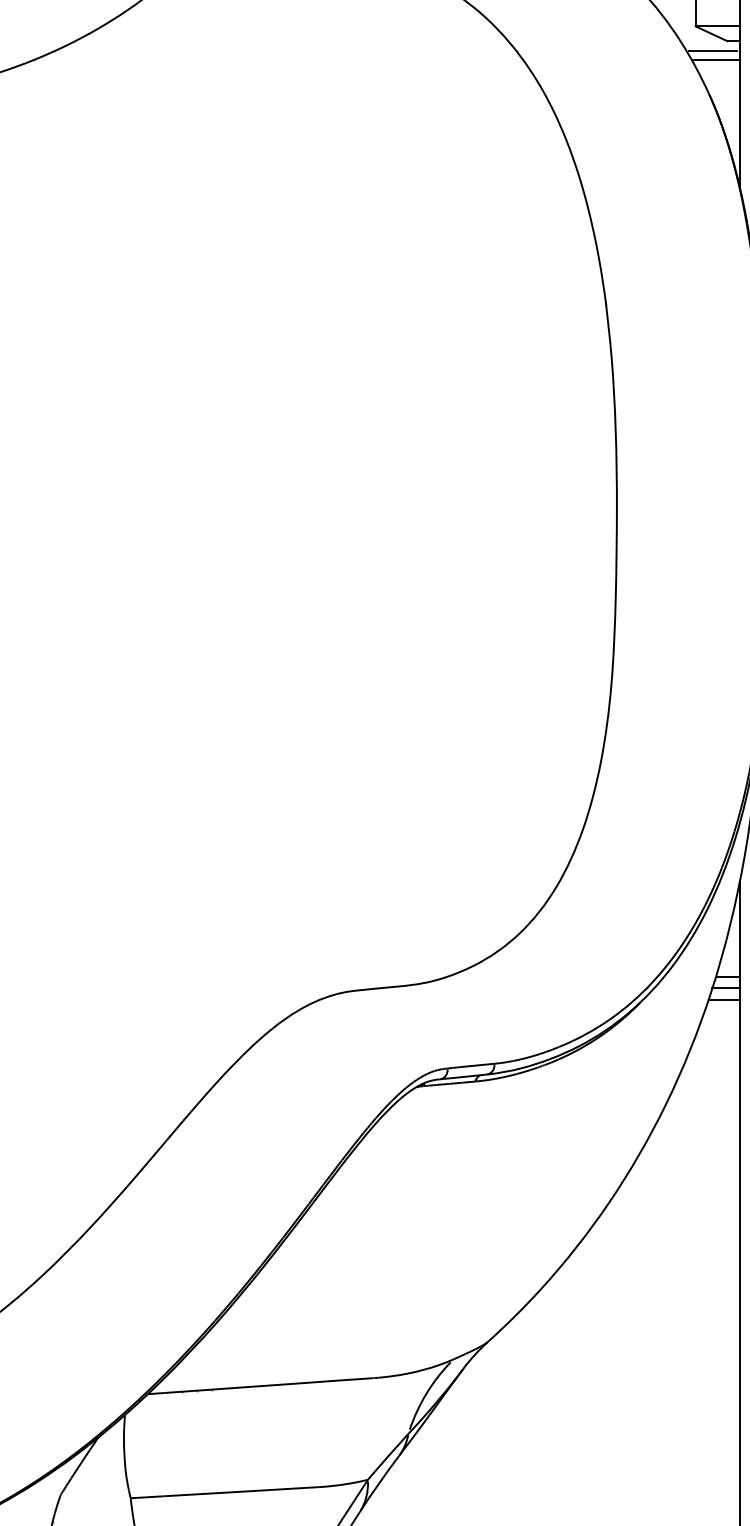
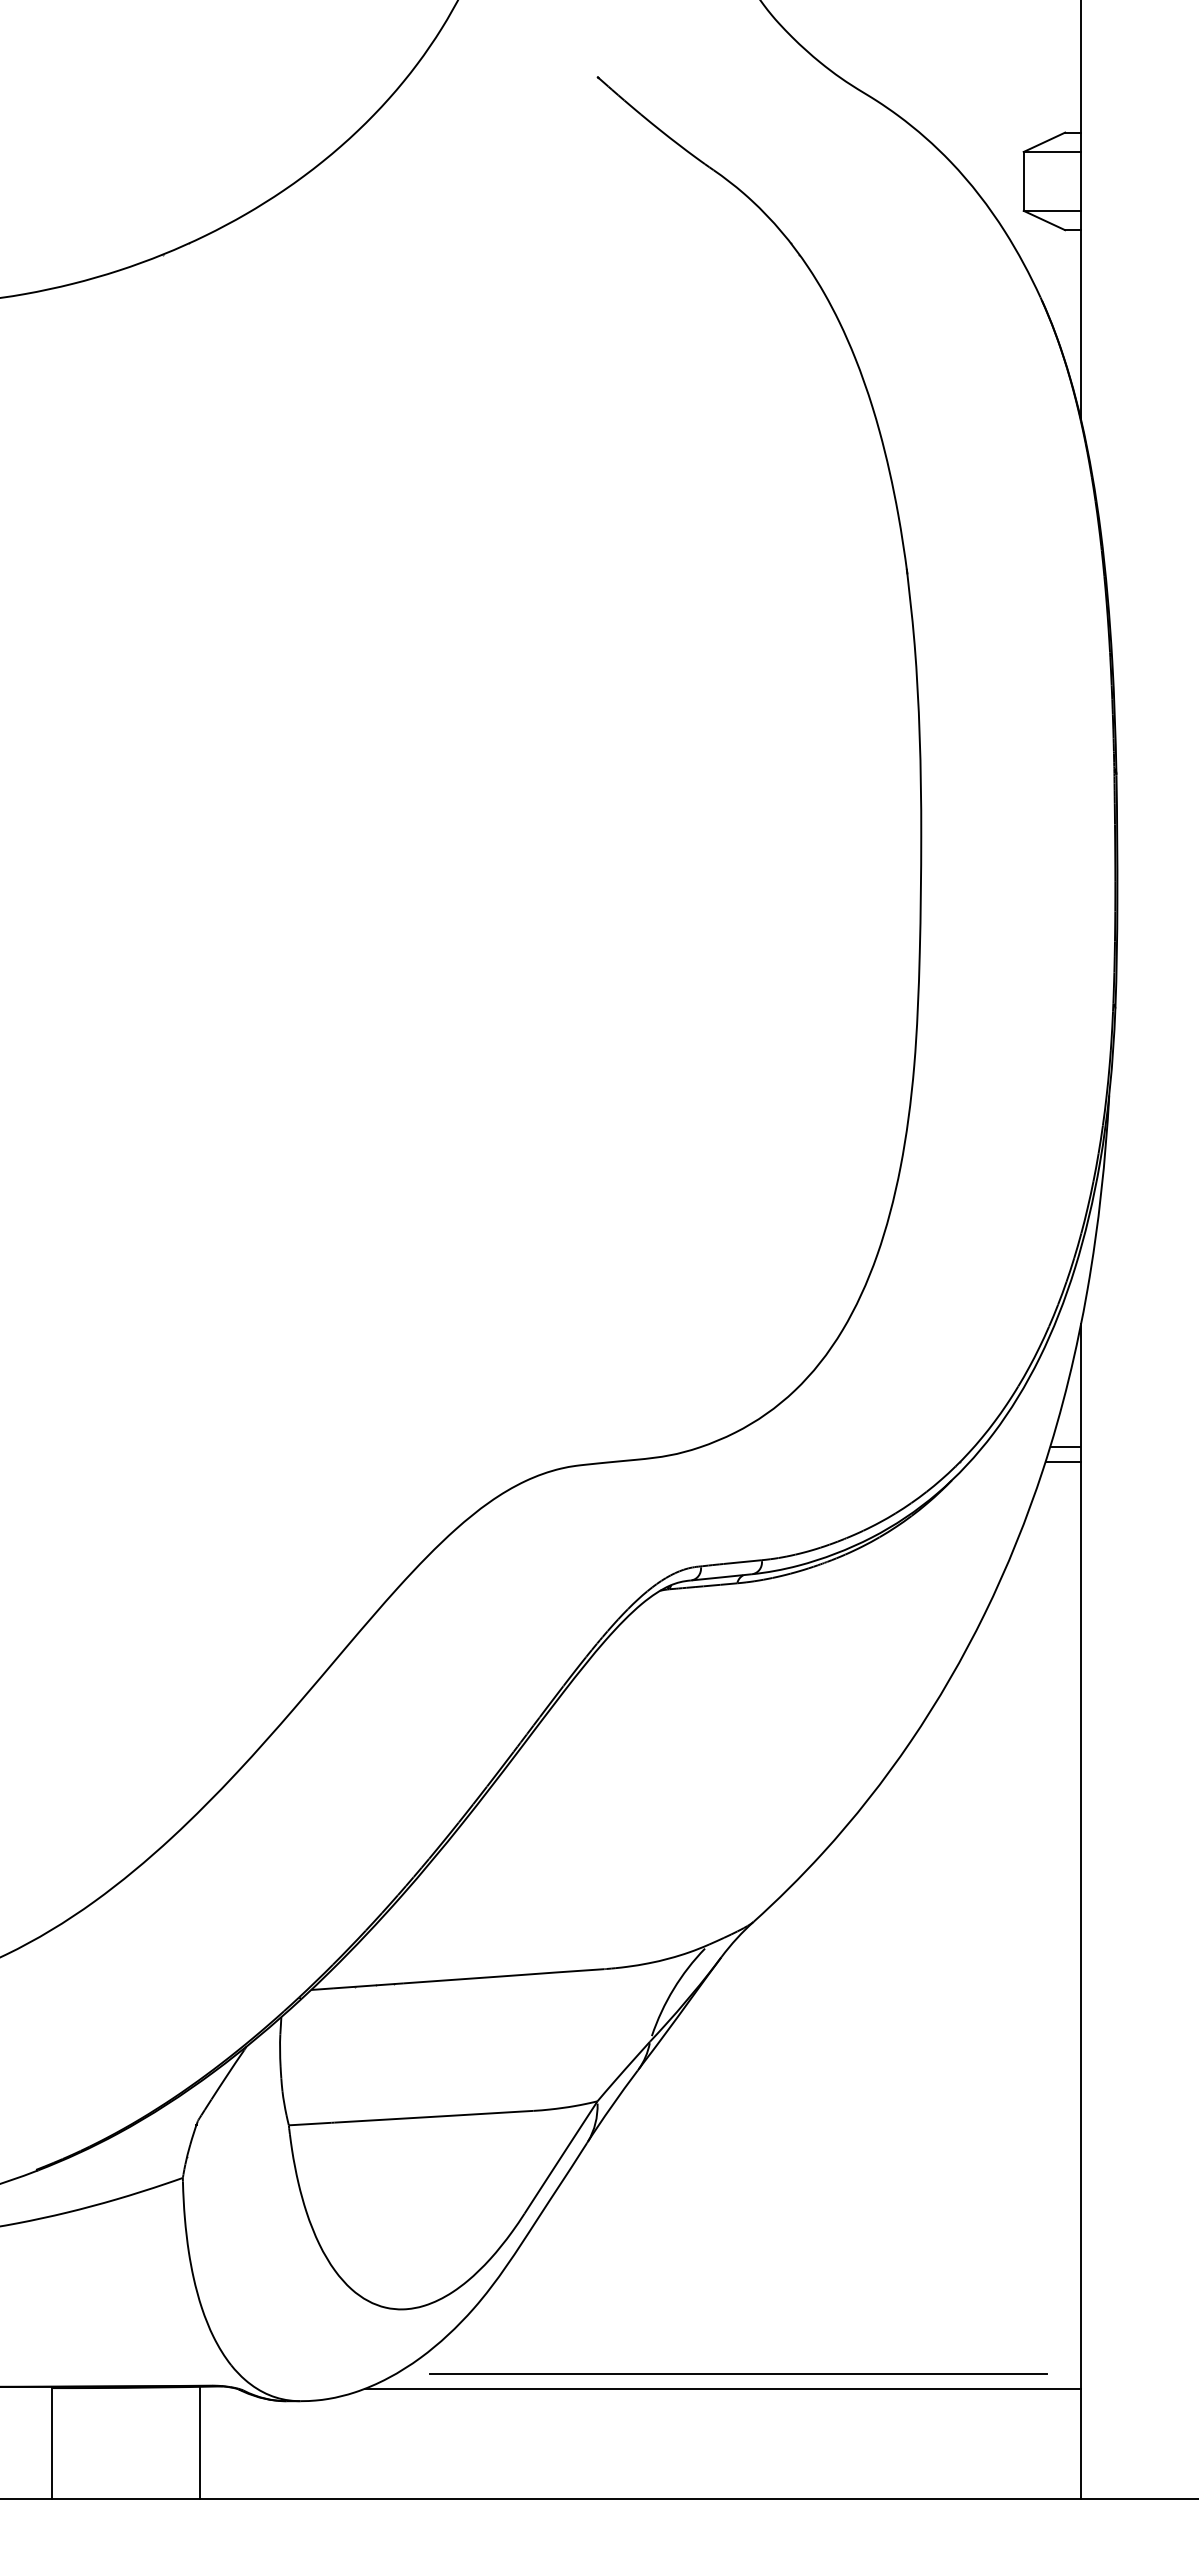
line: (713, 51) -> (1046, 243), removed
line: (715, 59) -> (1049, 254), removed
line: (723, 999) -> (1060, 1476), removed

